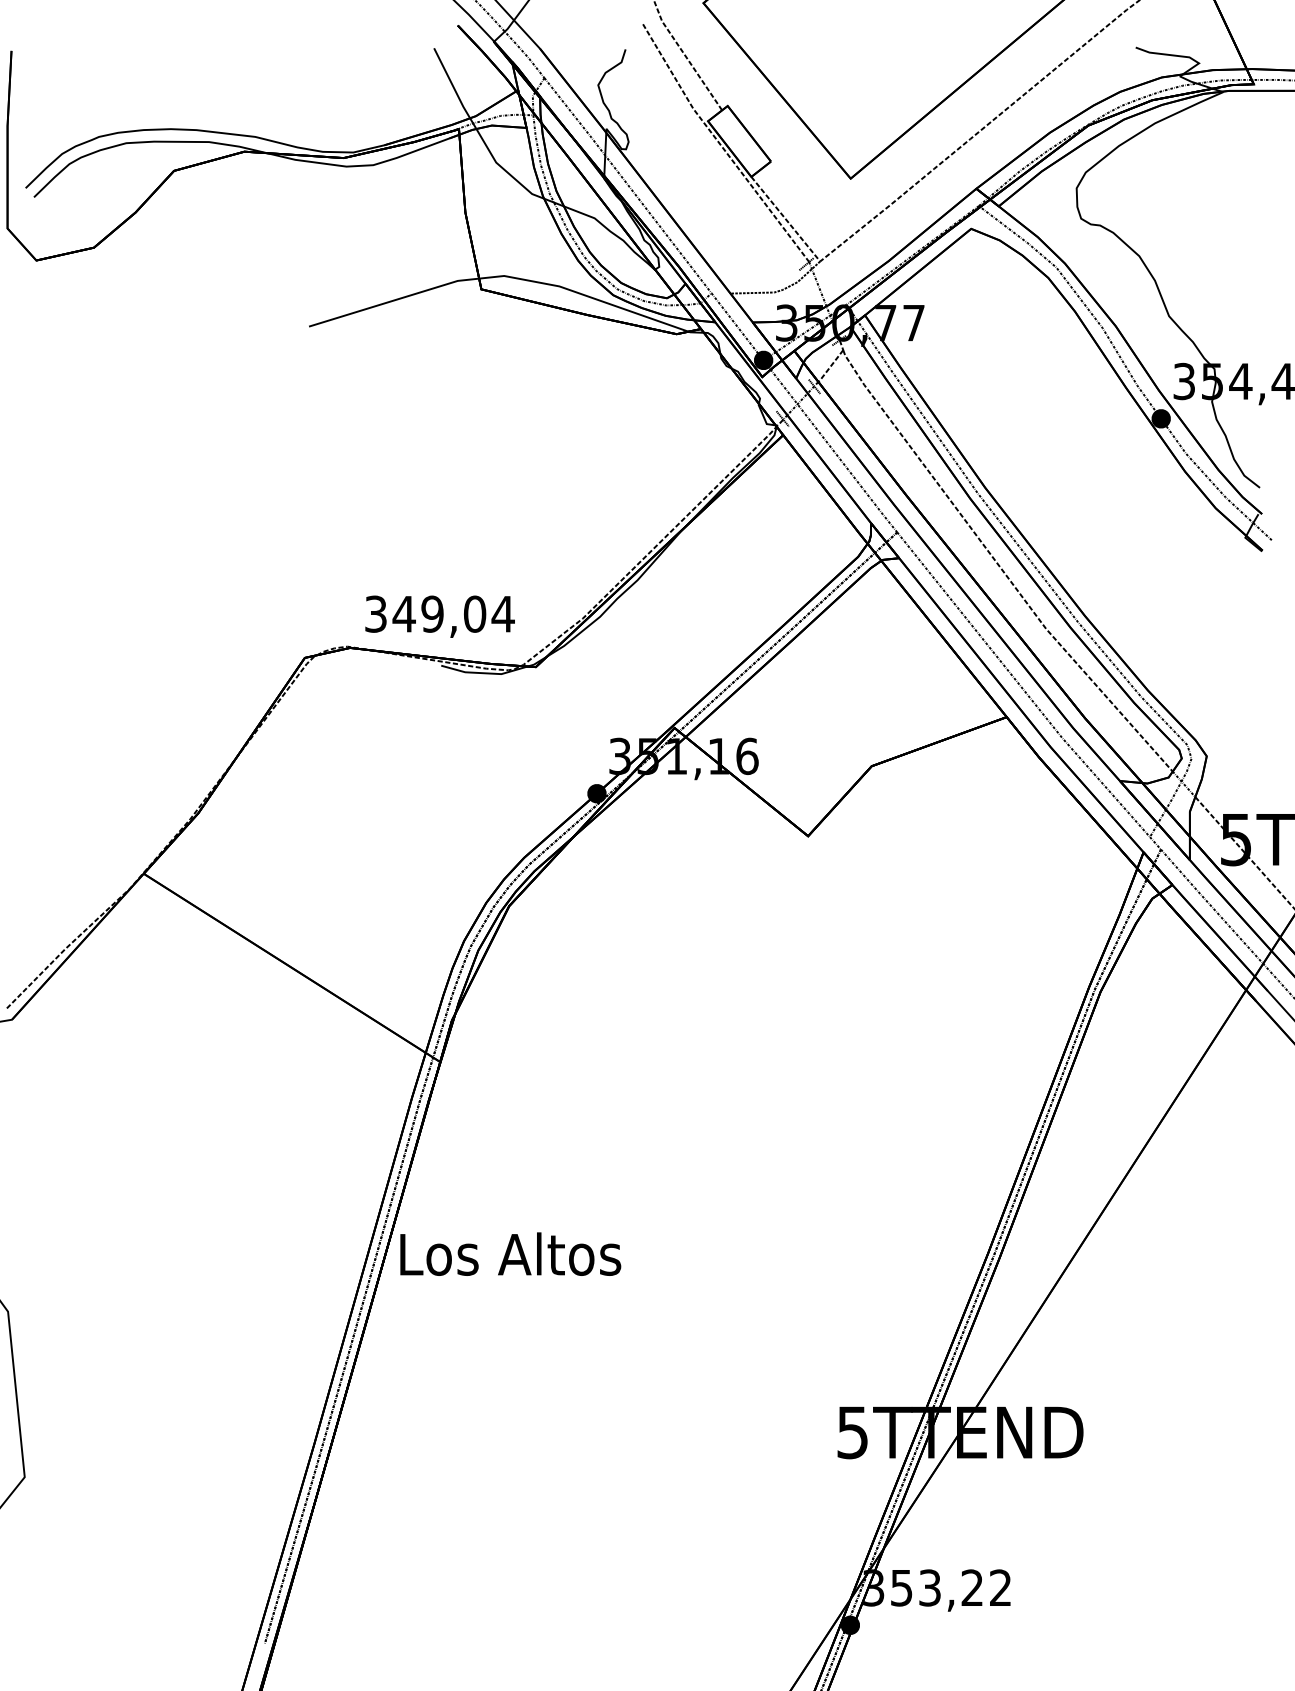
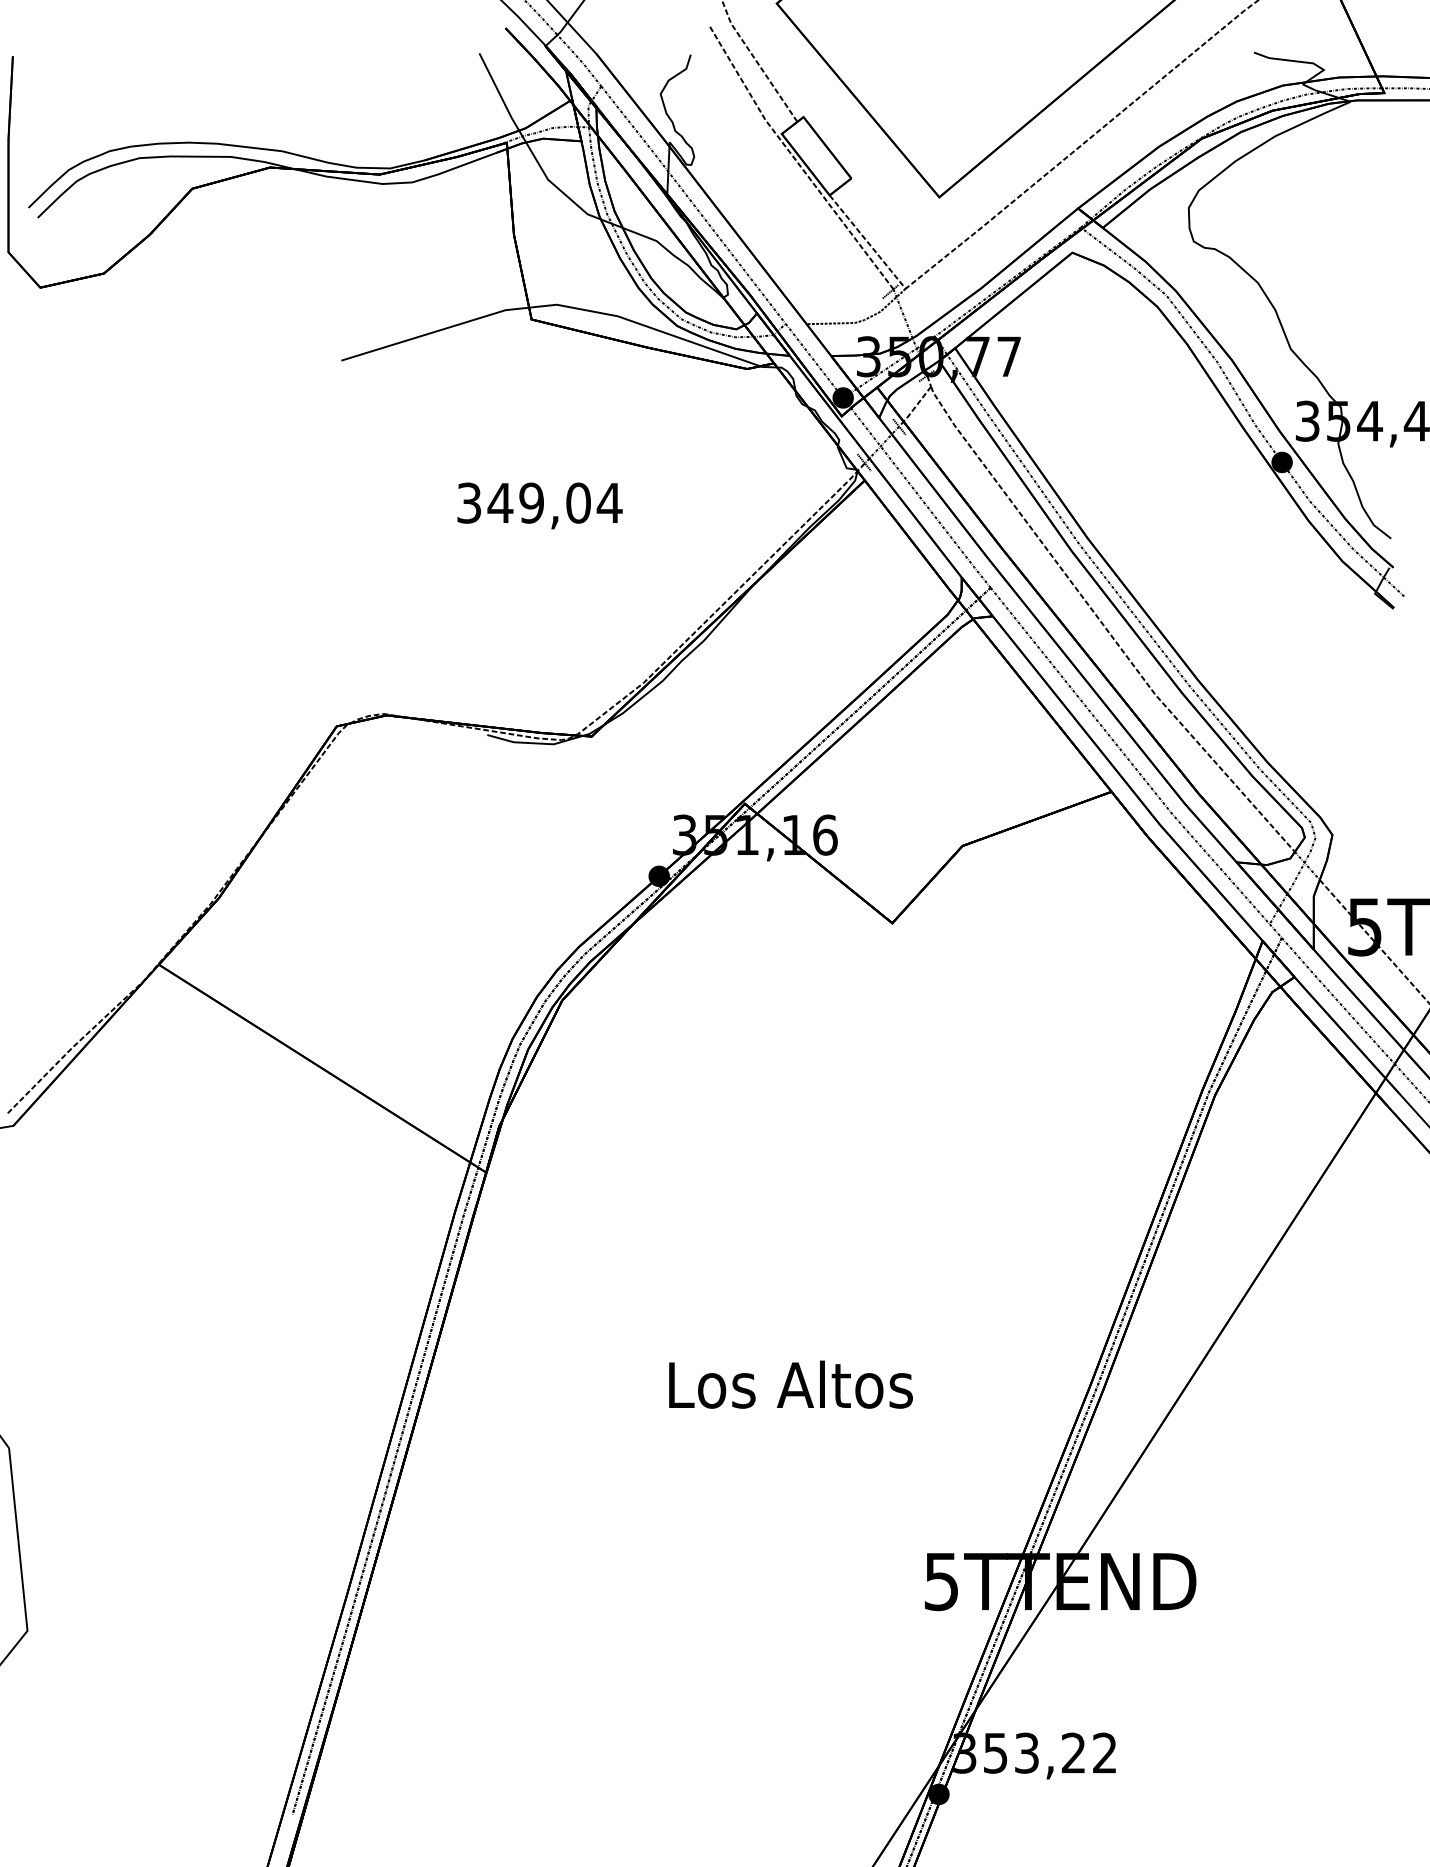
text: (439, 616) -> (539, 505), moved
text: (510, 1254) -> (790, 1384), moved

